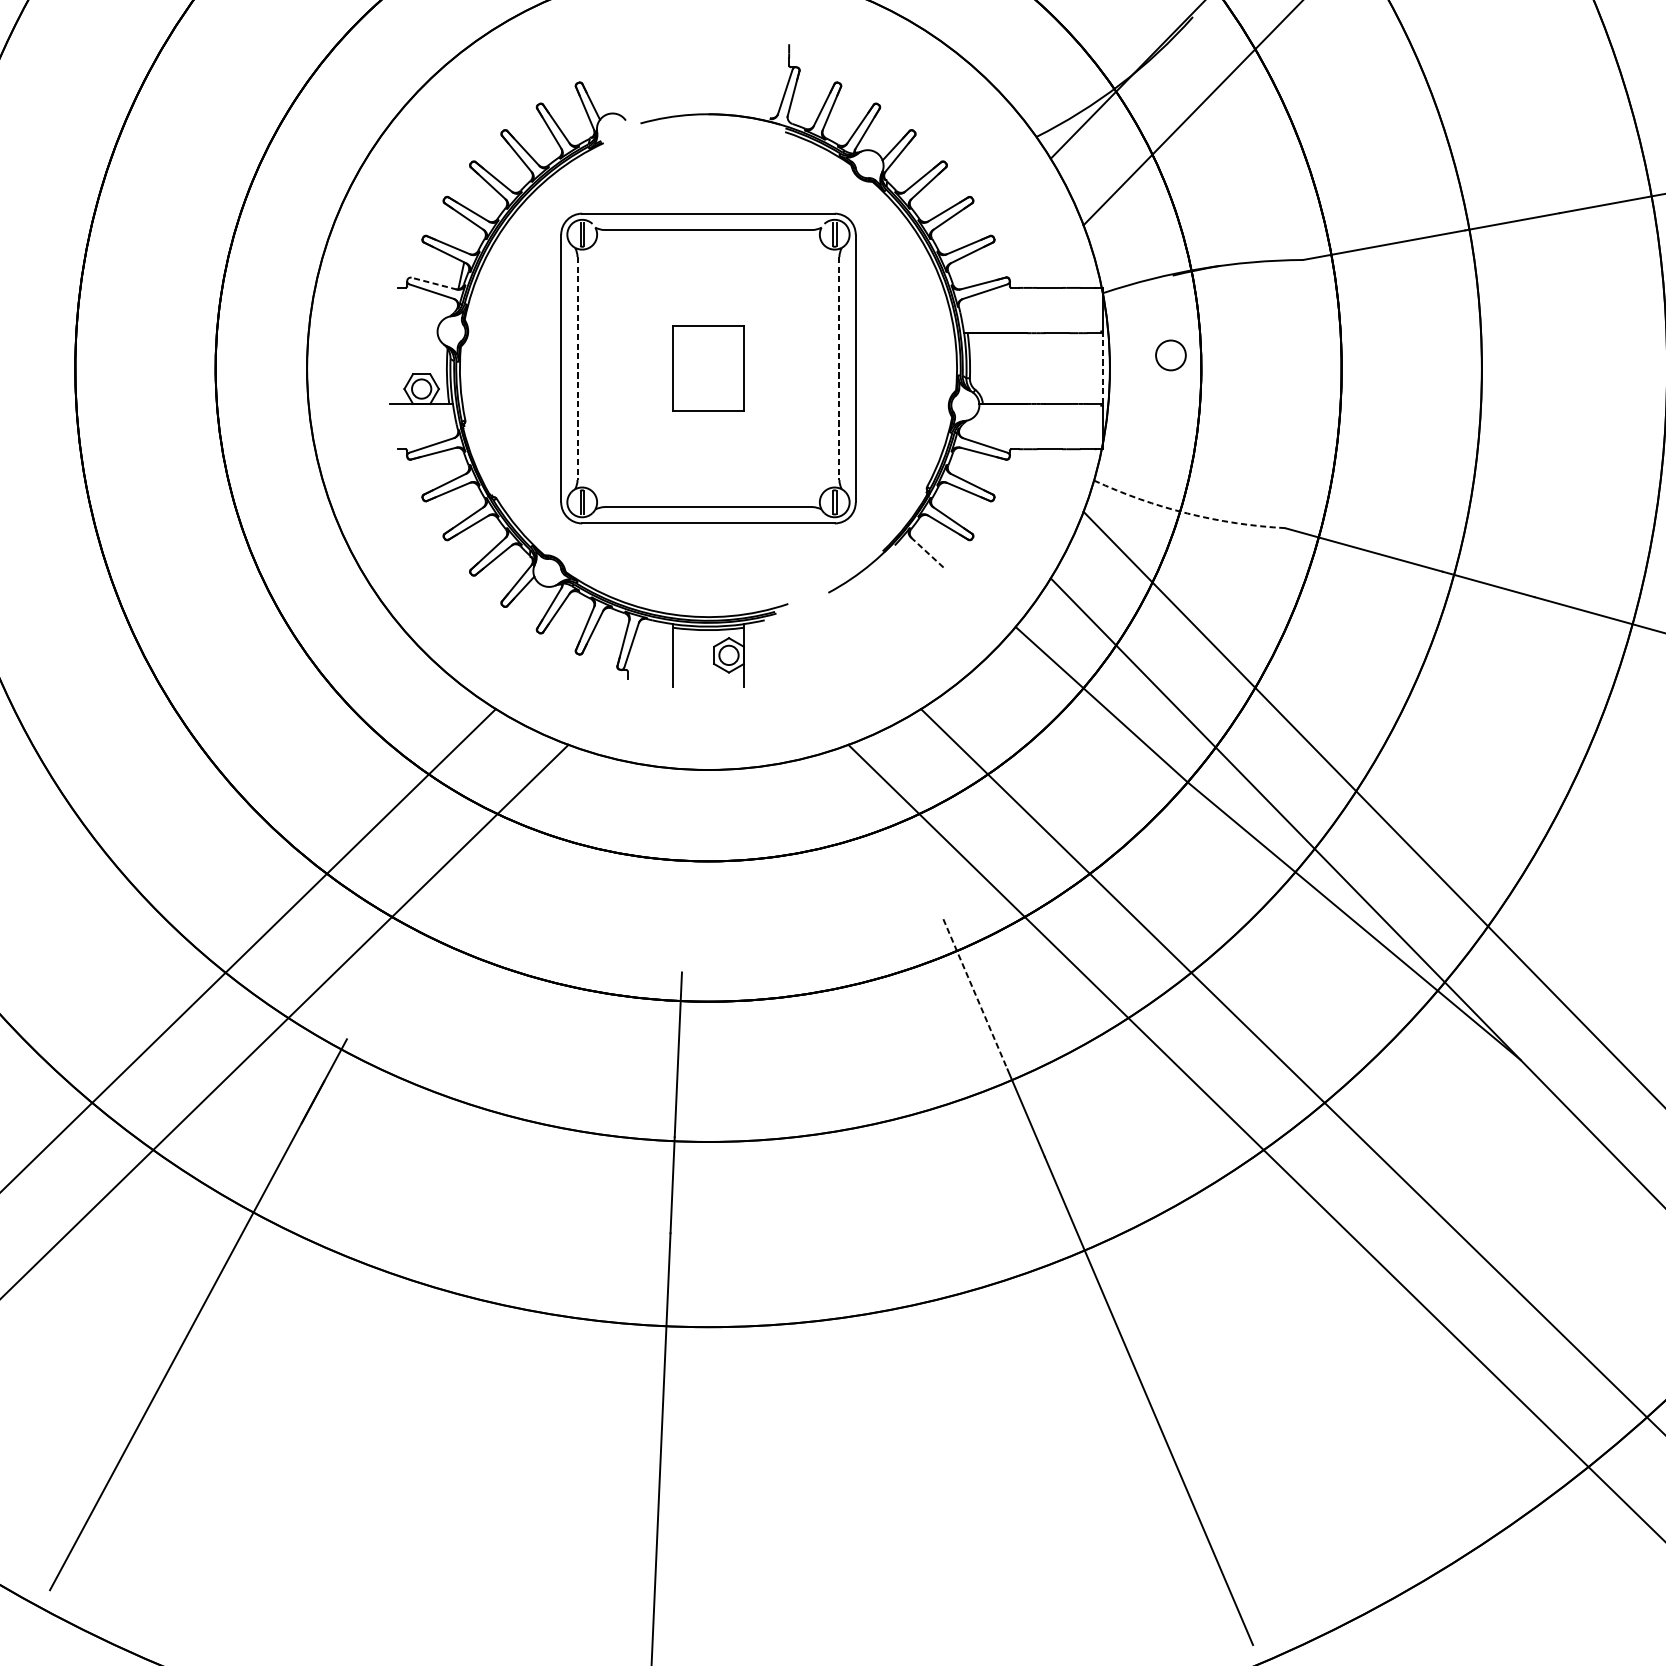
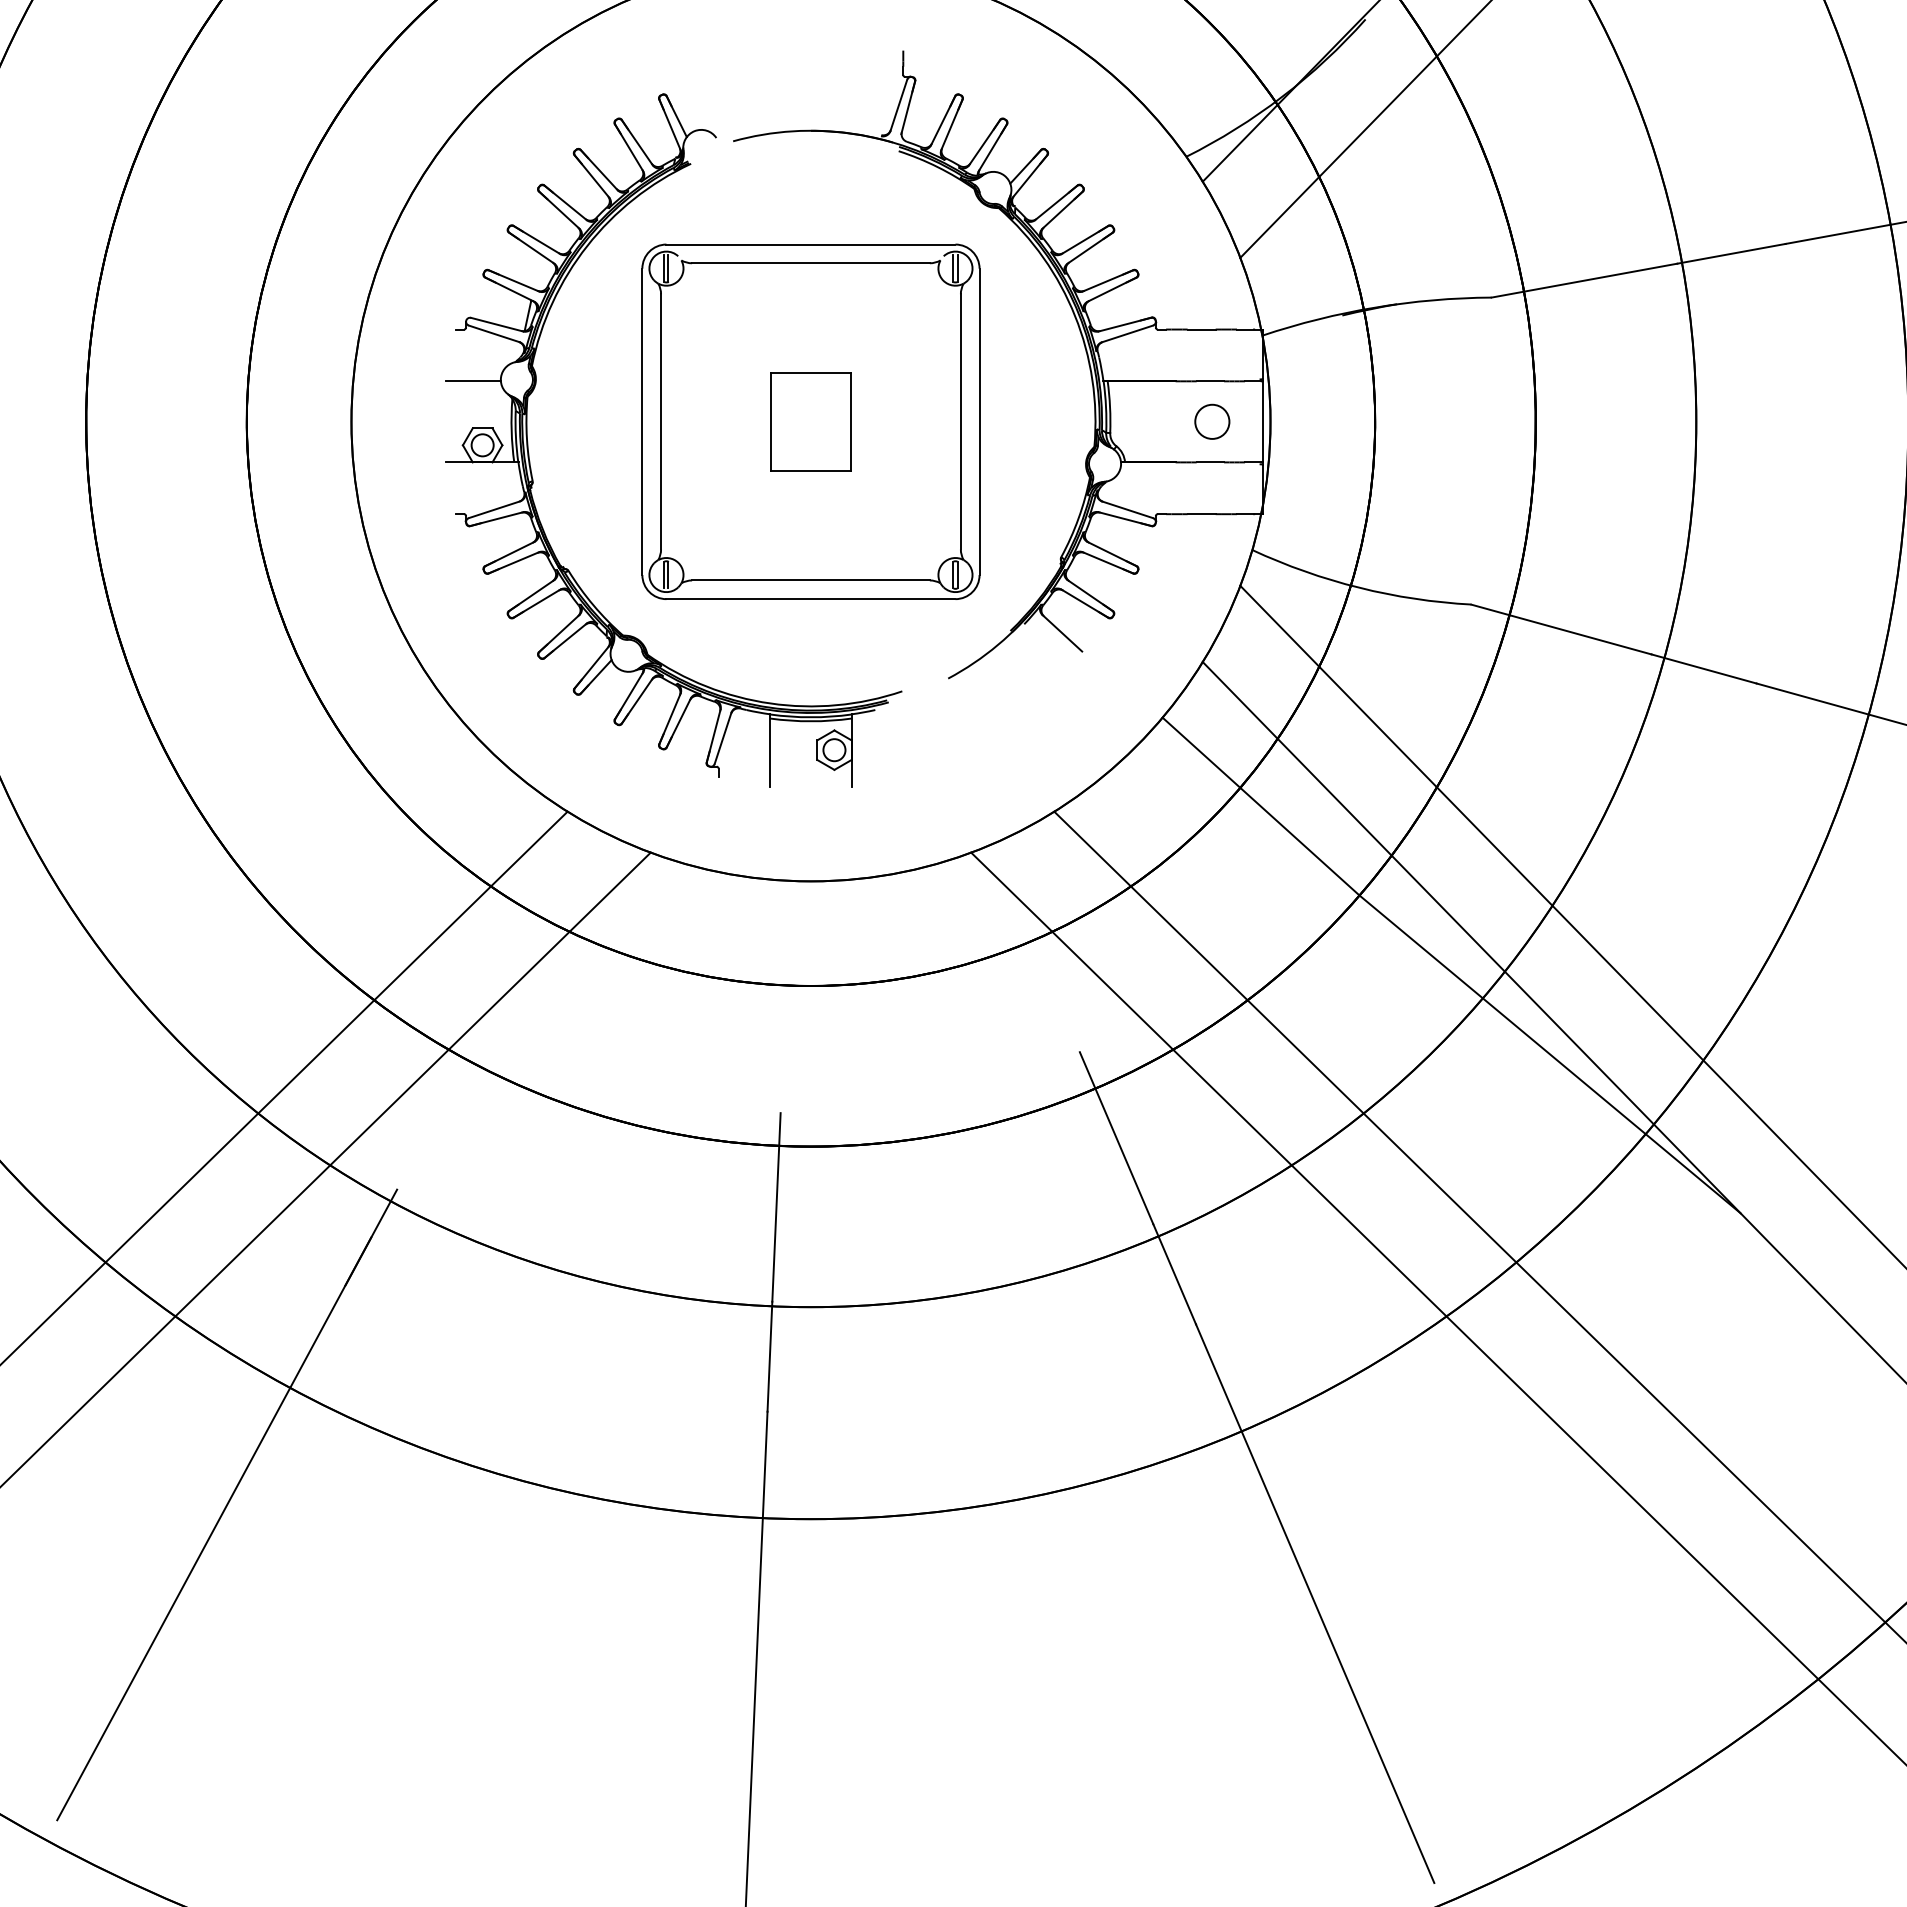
line: (434, 283) -> (497, 324), dashed -> solid
line: (413, 333) -> (473, 381), added
circle: (1171, 355) -> (1212, 421), moved
line: (577, 368) -> (661, 421), dashed -> solid
line: (839, 368) -> (960, 421), dashed -> solid
line: (1102, 368) -> (1262, 421), dashed -> solid
arc: (1187, 513) -> (1359, 587), dashed -> solid
line: (928, 553) -> (1062, 633), dashed -> solid
line: (975, 994) -> (1116, 1138), dashed -> solid

